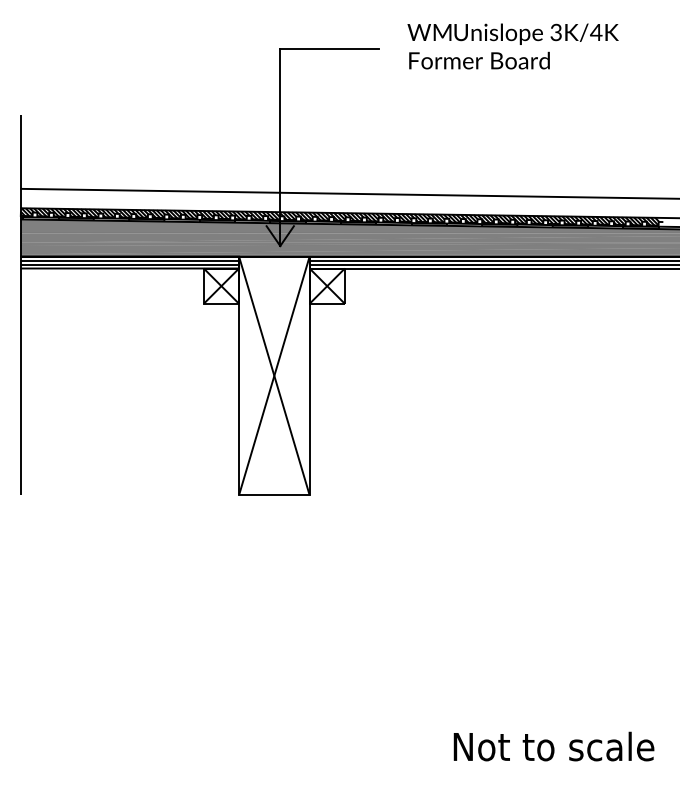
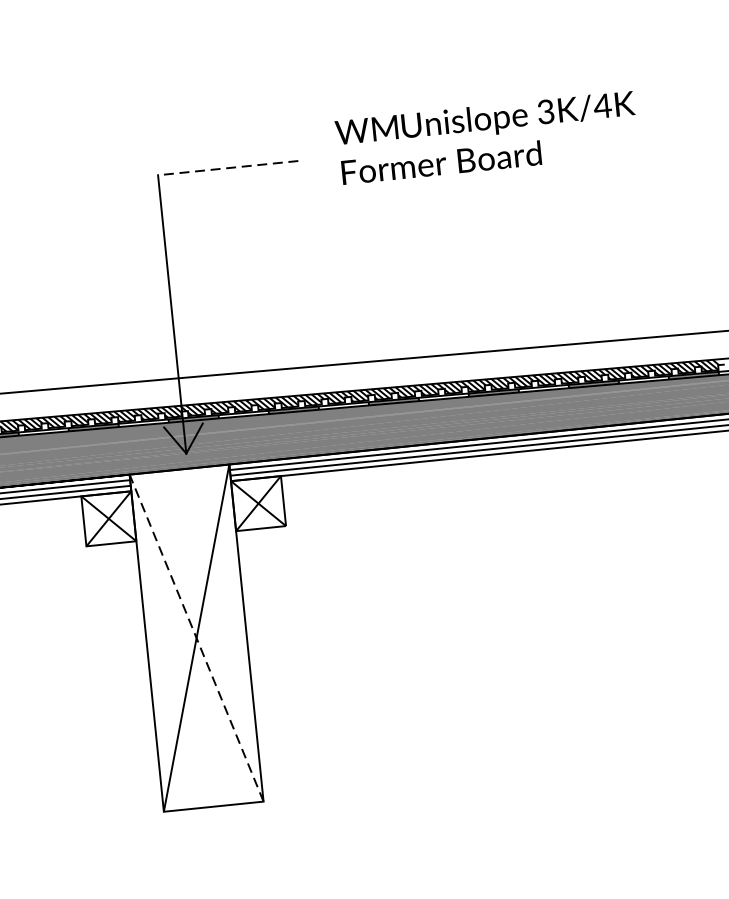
line: (329, 49) -> (227, 168), solid -> dashed
line: (274, 375) -> (196, 637), solid -> dashed

